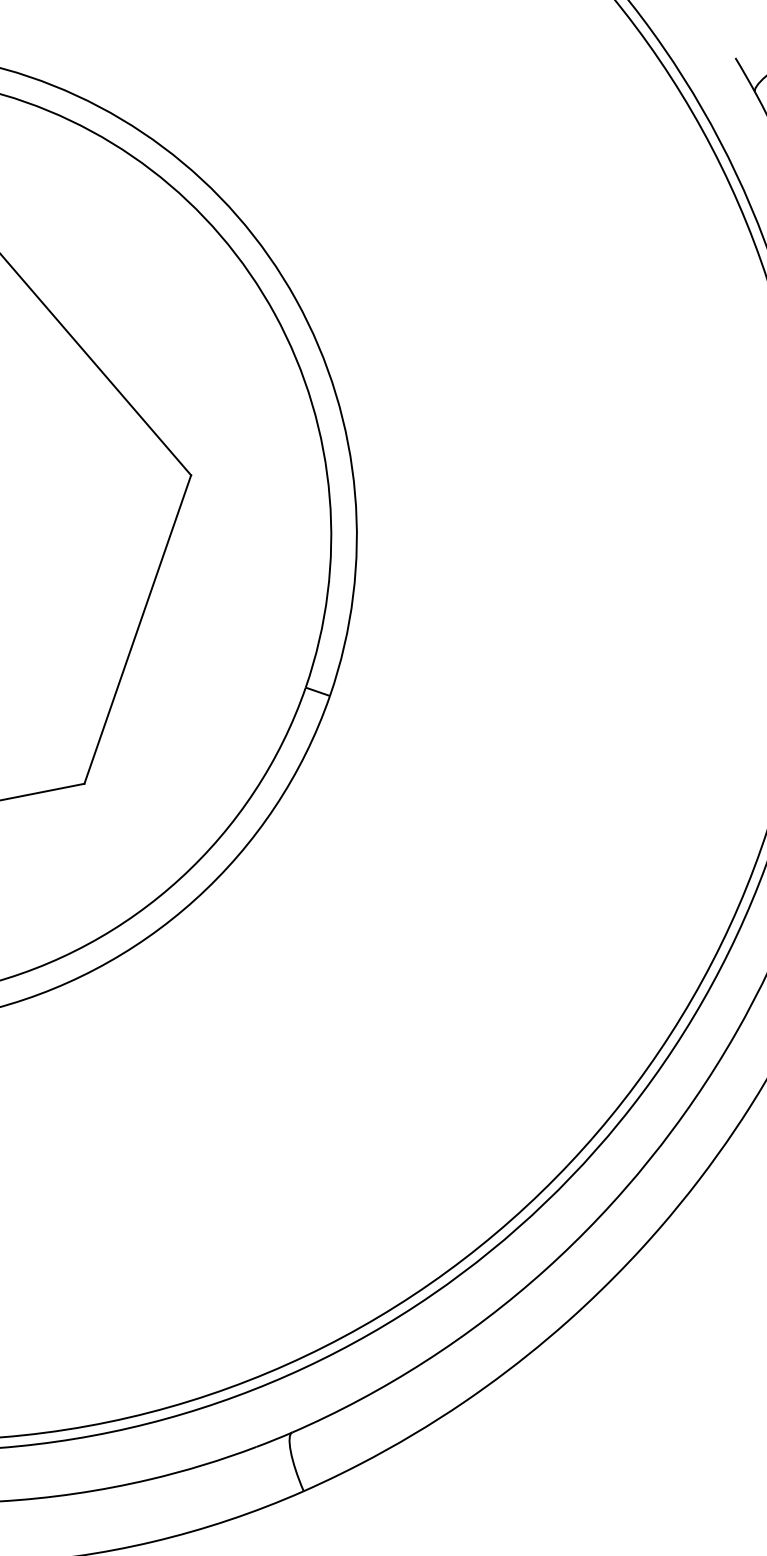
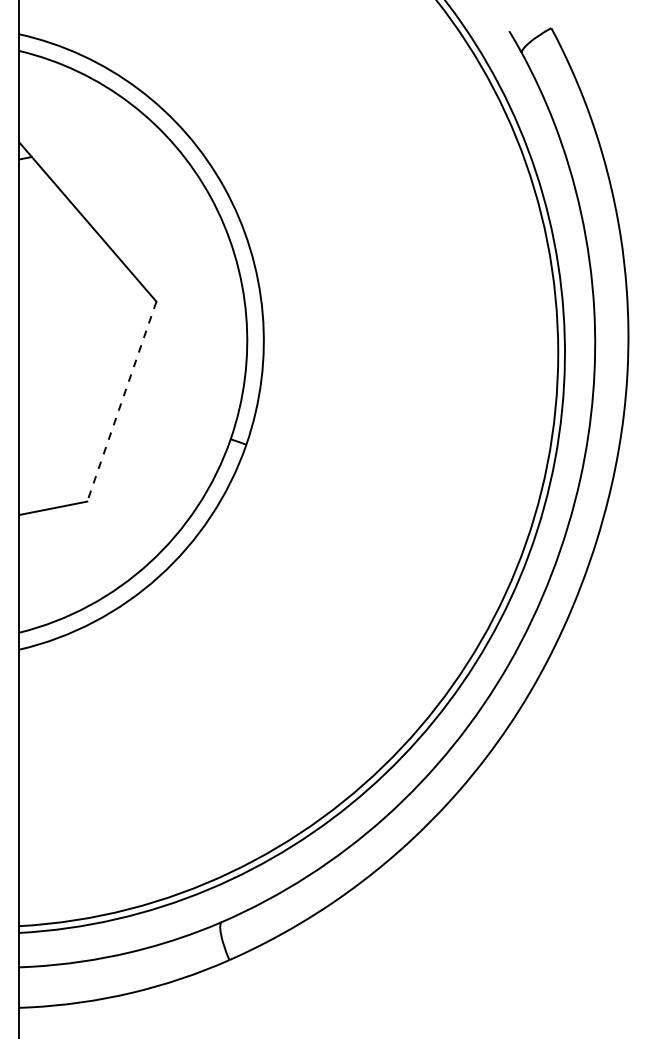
line: (137, 629) -> (121, 401), solid -> dashed

